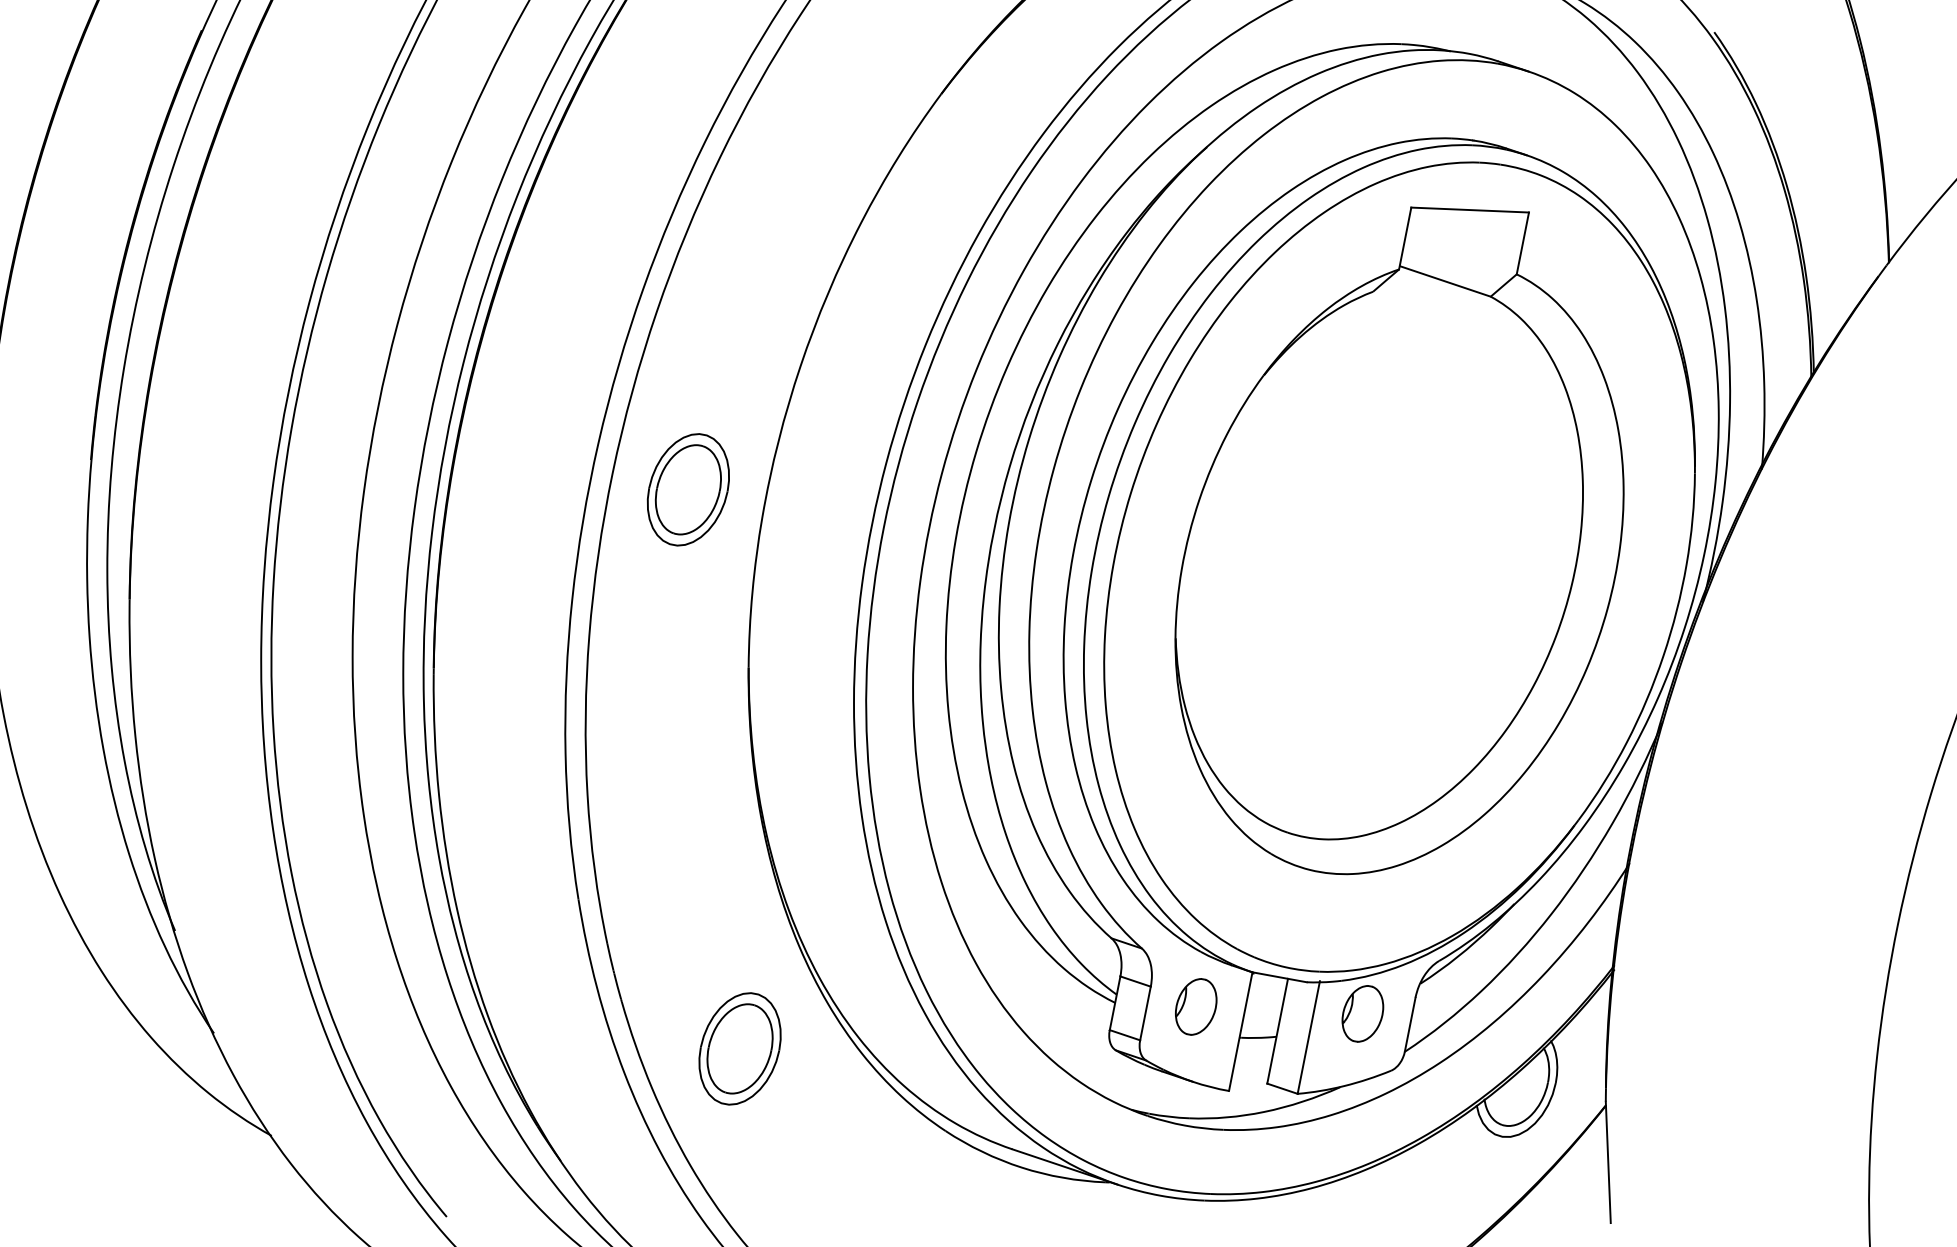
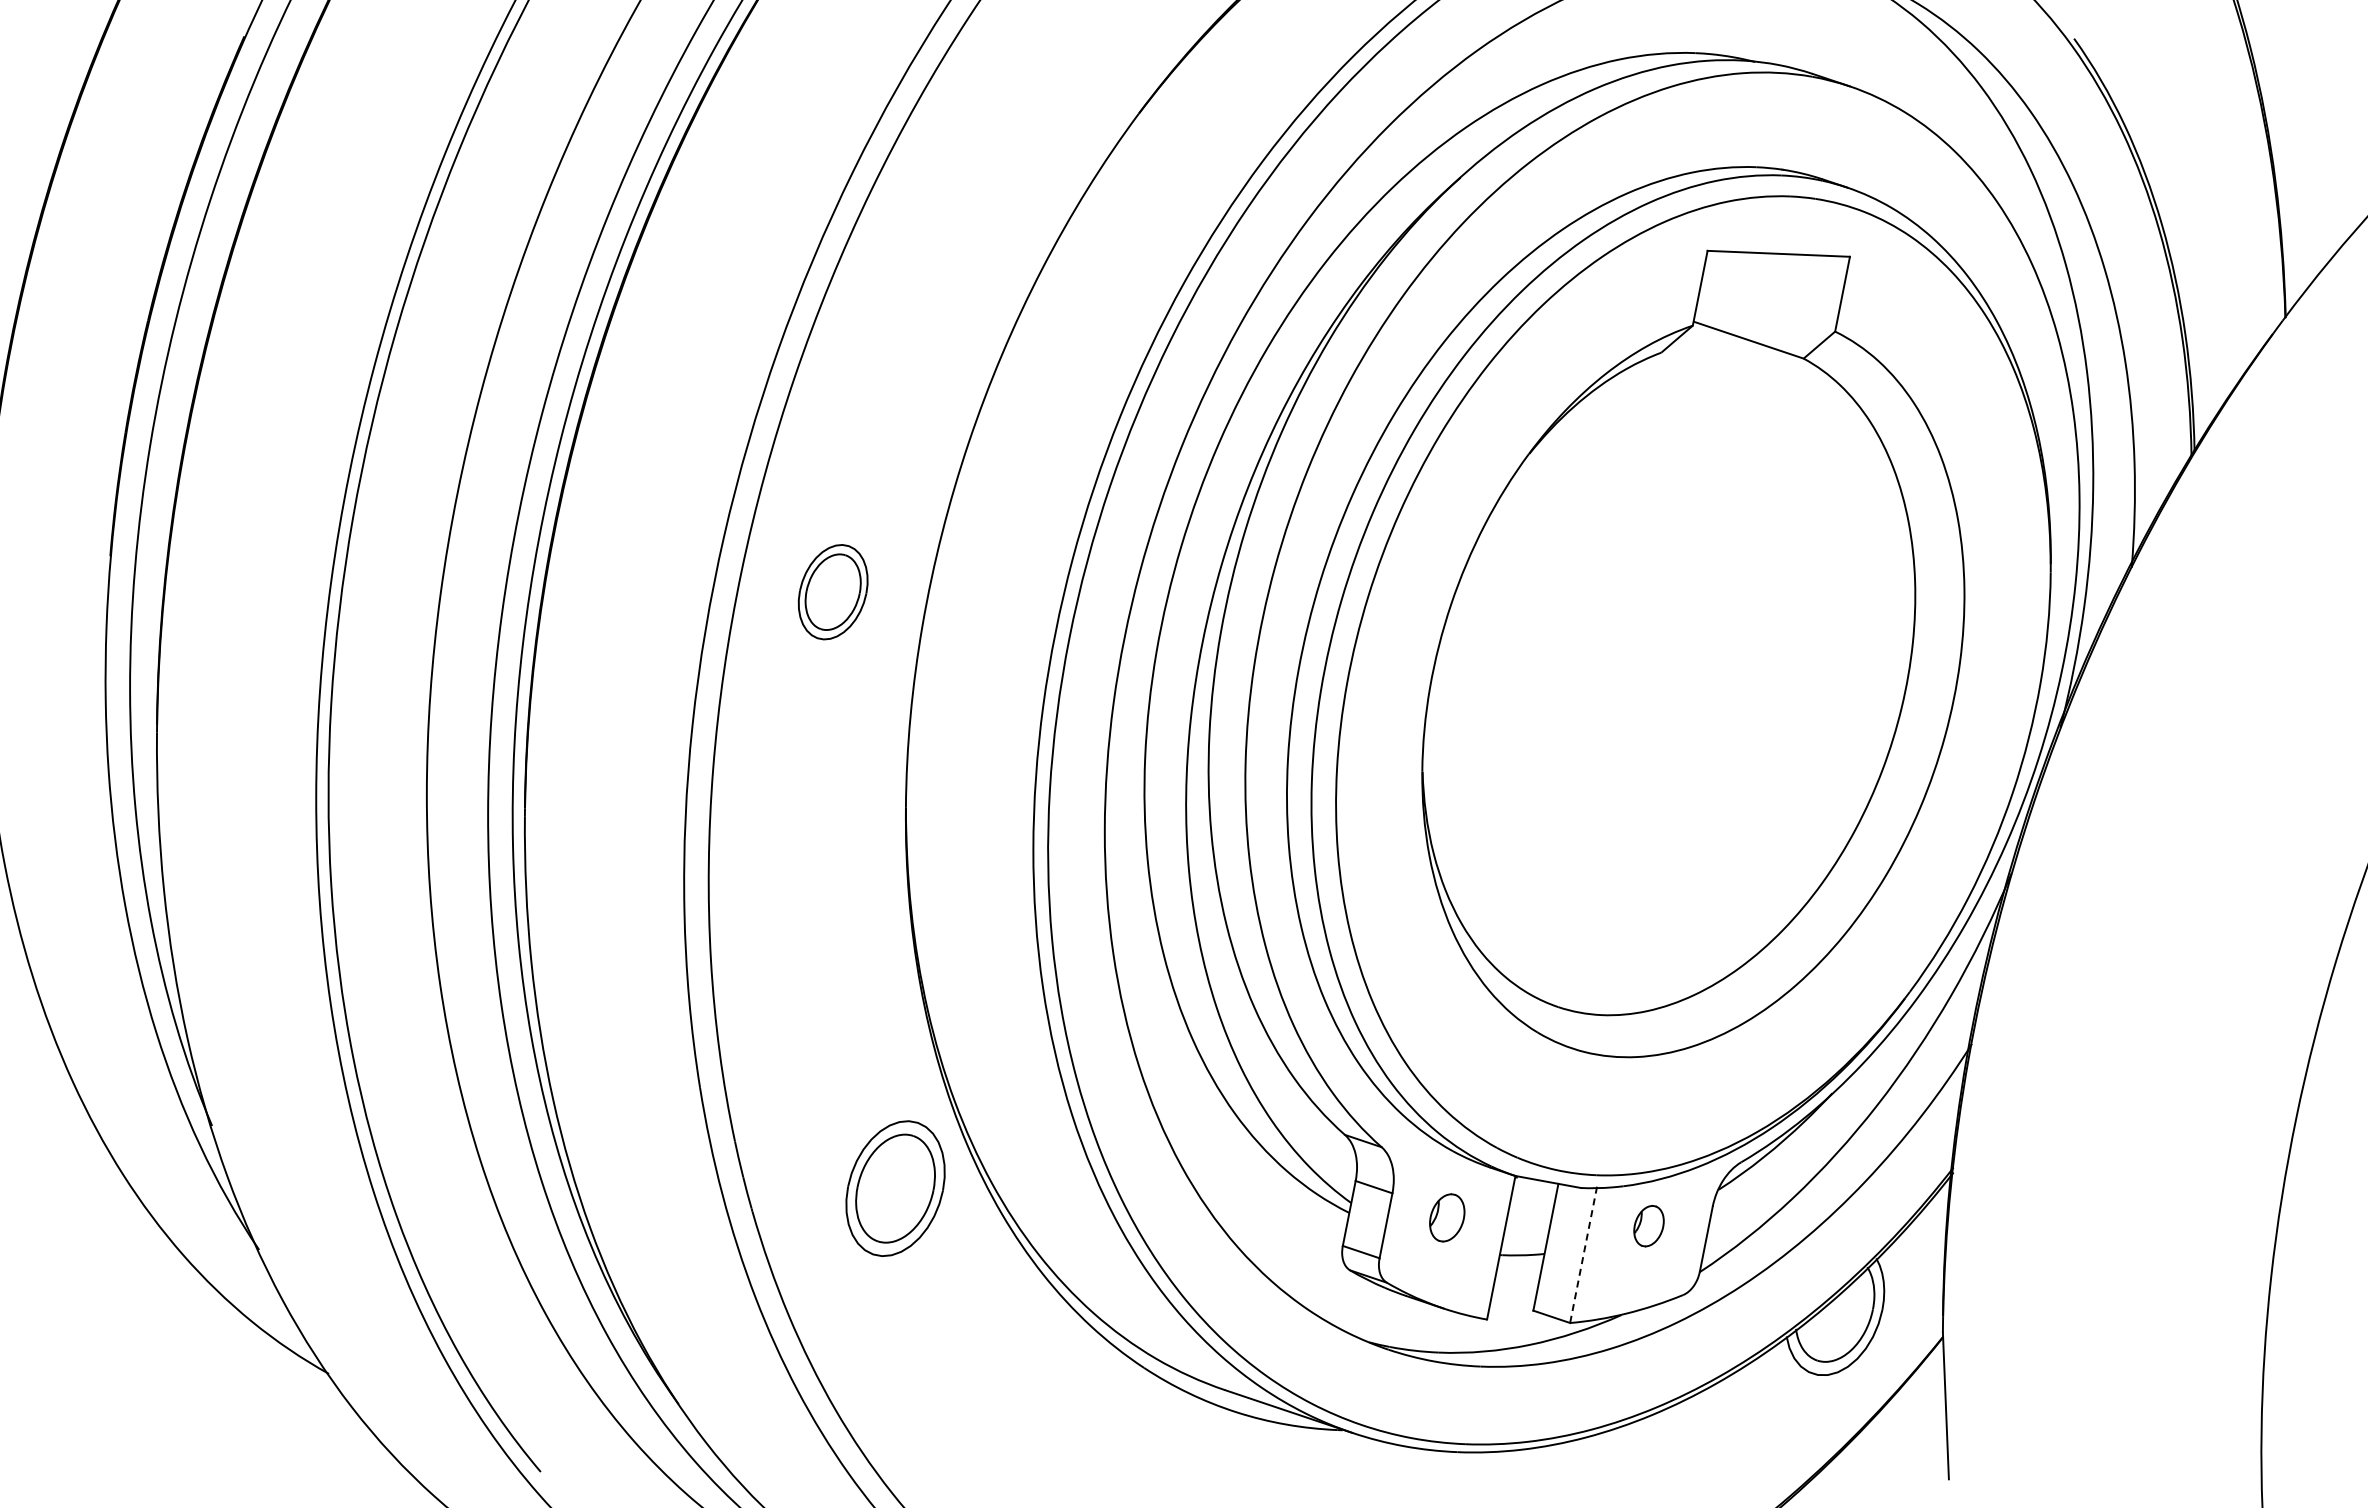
part: (688, 489) -> (833, 591), size x0.7
part: (1195, 1006) -> (1446, 1217), size x0.7
part: (1362, 1013) -> (1648, 1225), size x0.6
line: (1308, 1038) -> (1583, 1255), solid -> dashed
part: (740, 1048) -> (895, 1188), moved

